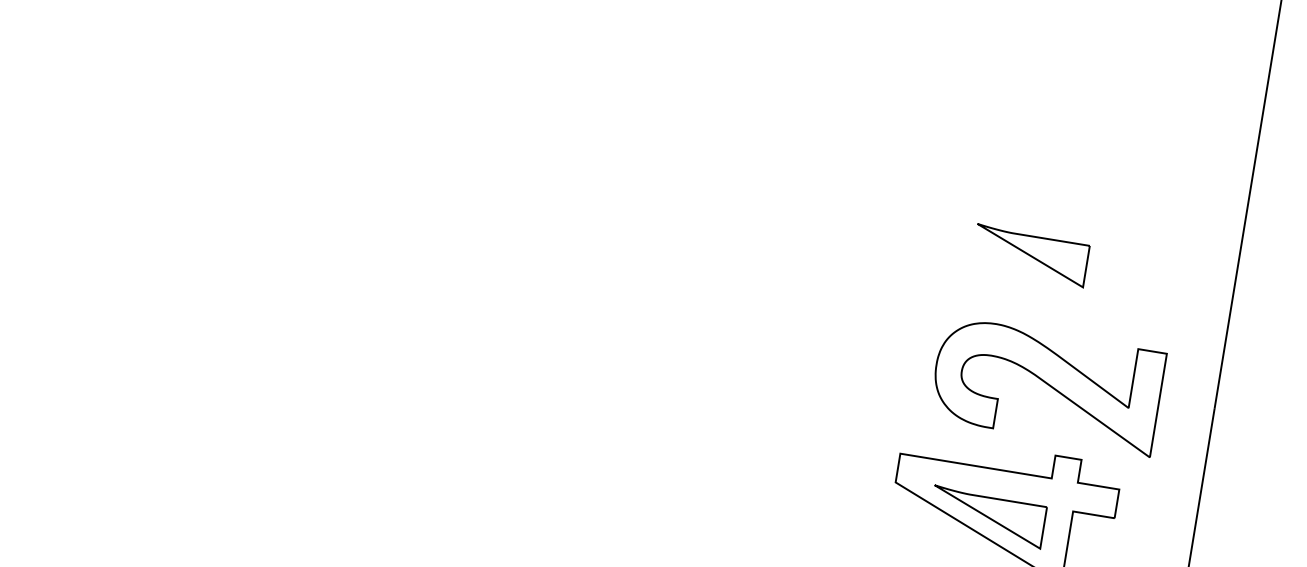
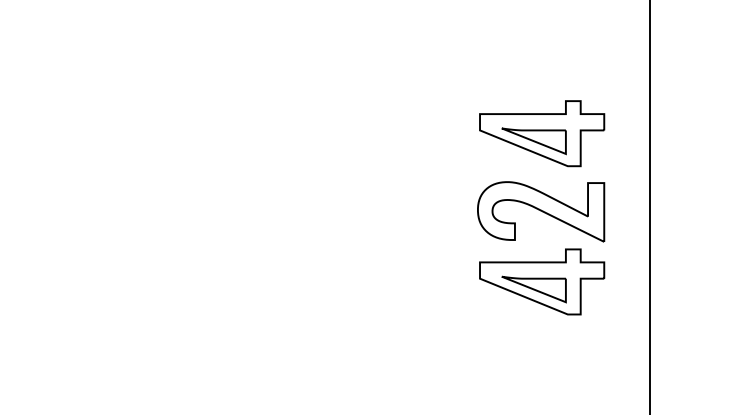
part: (1047, 244) -> (542, 133), added
part: (1048, 385) -> (541, 211), moved

